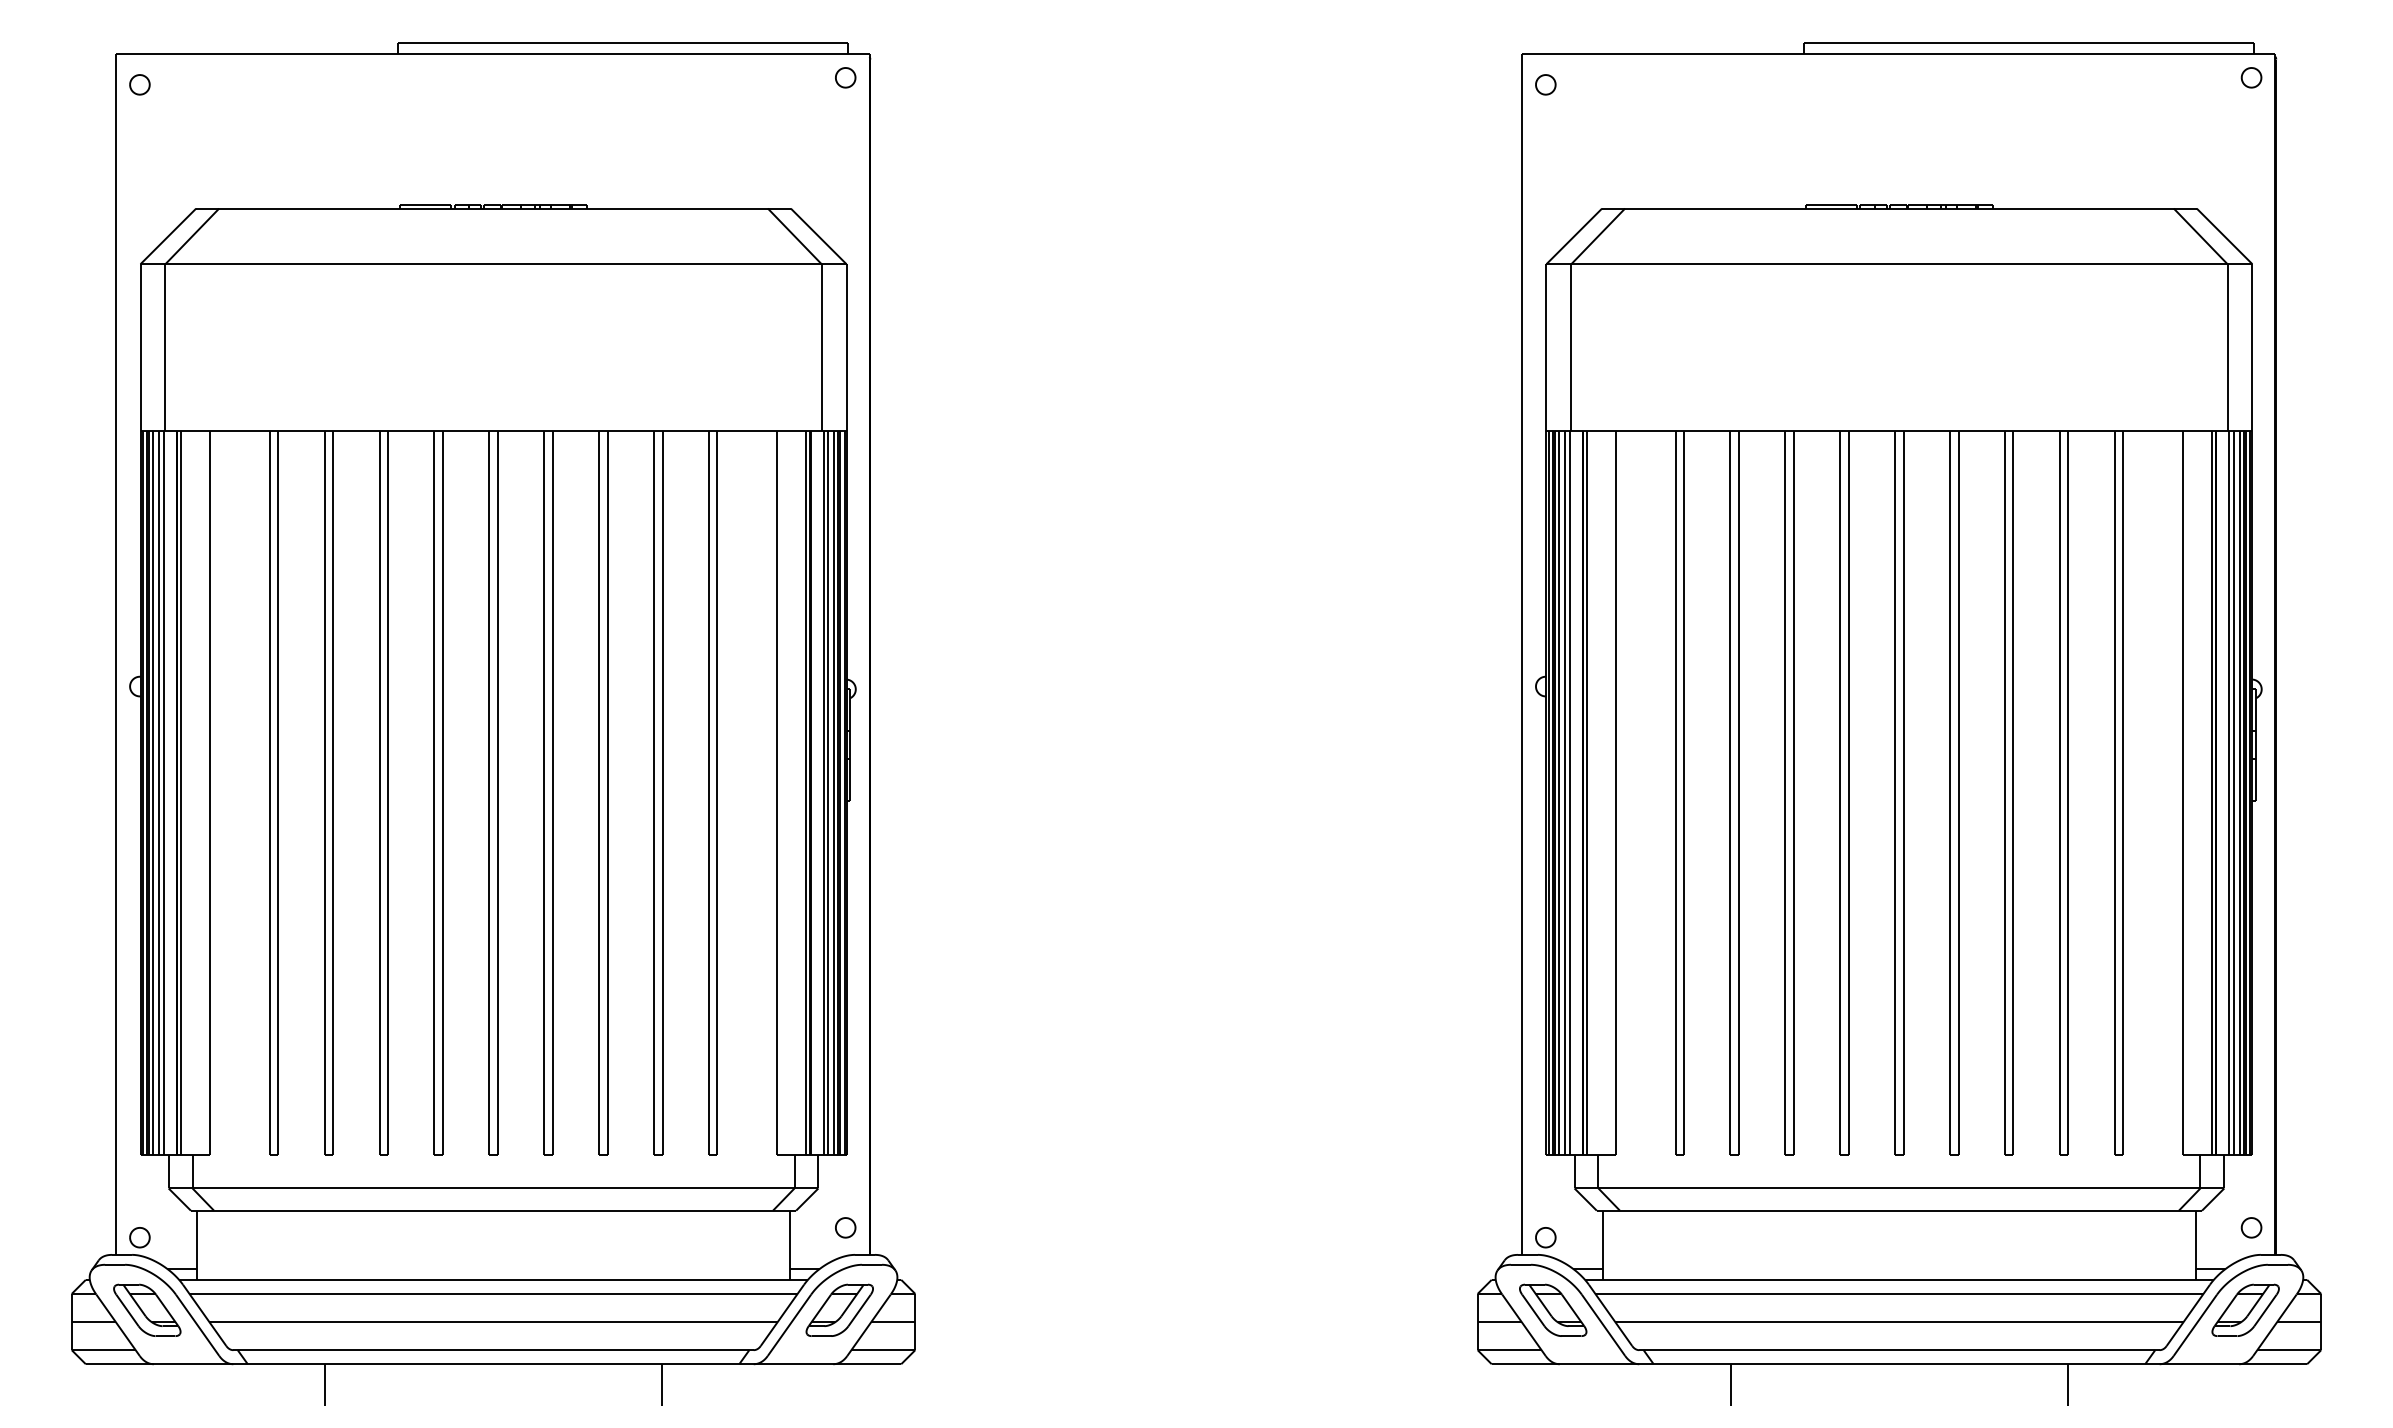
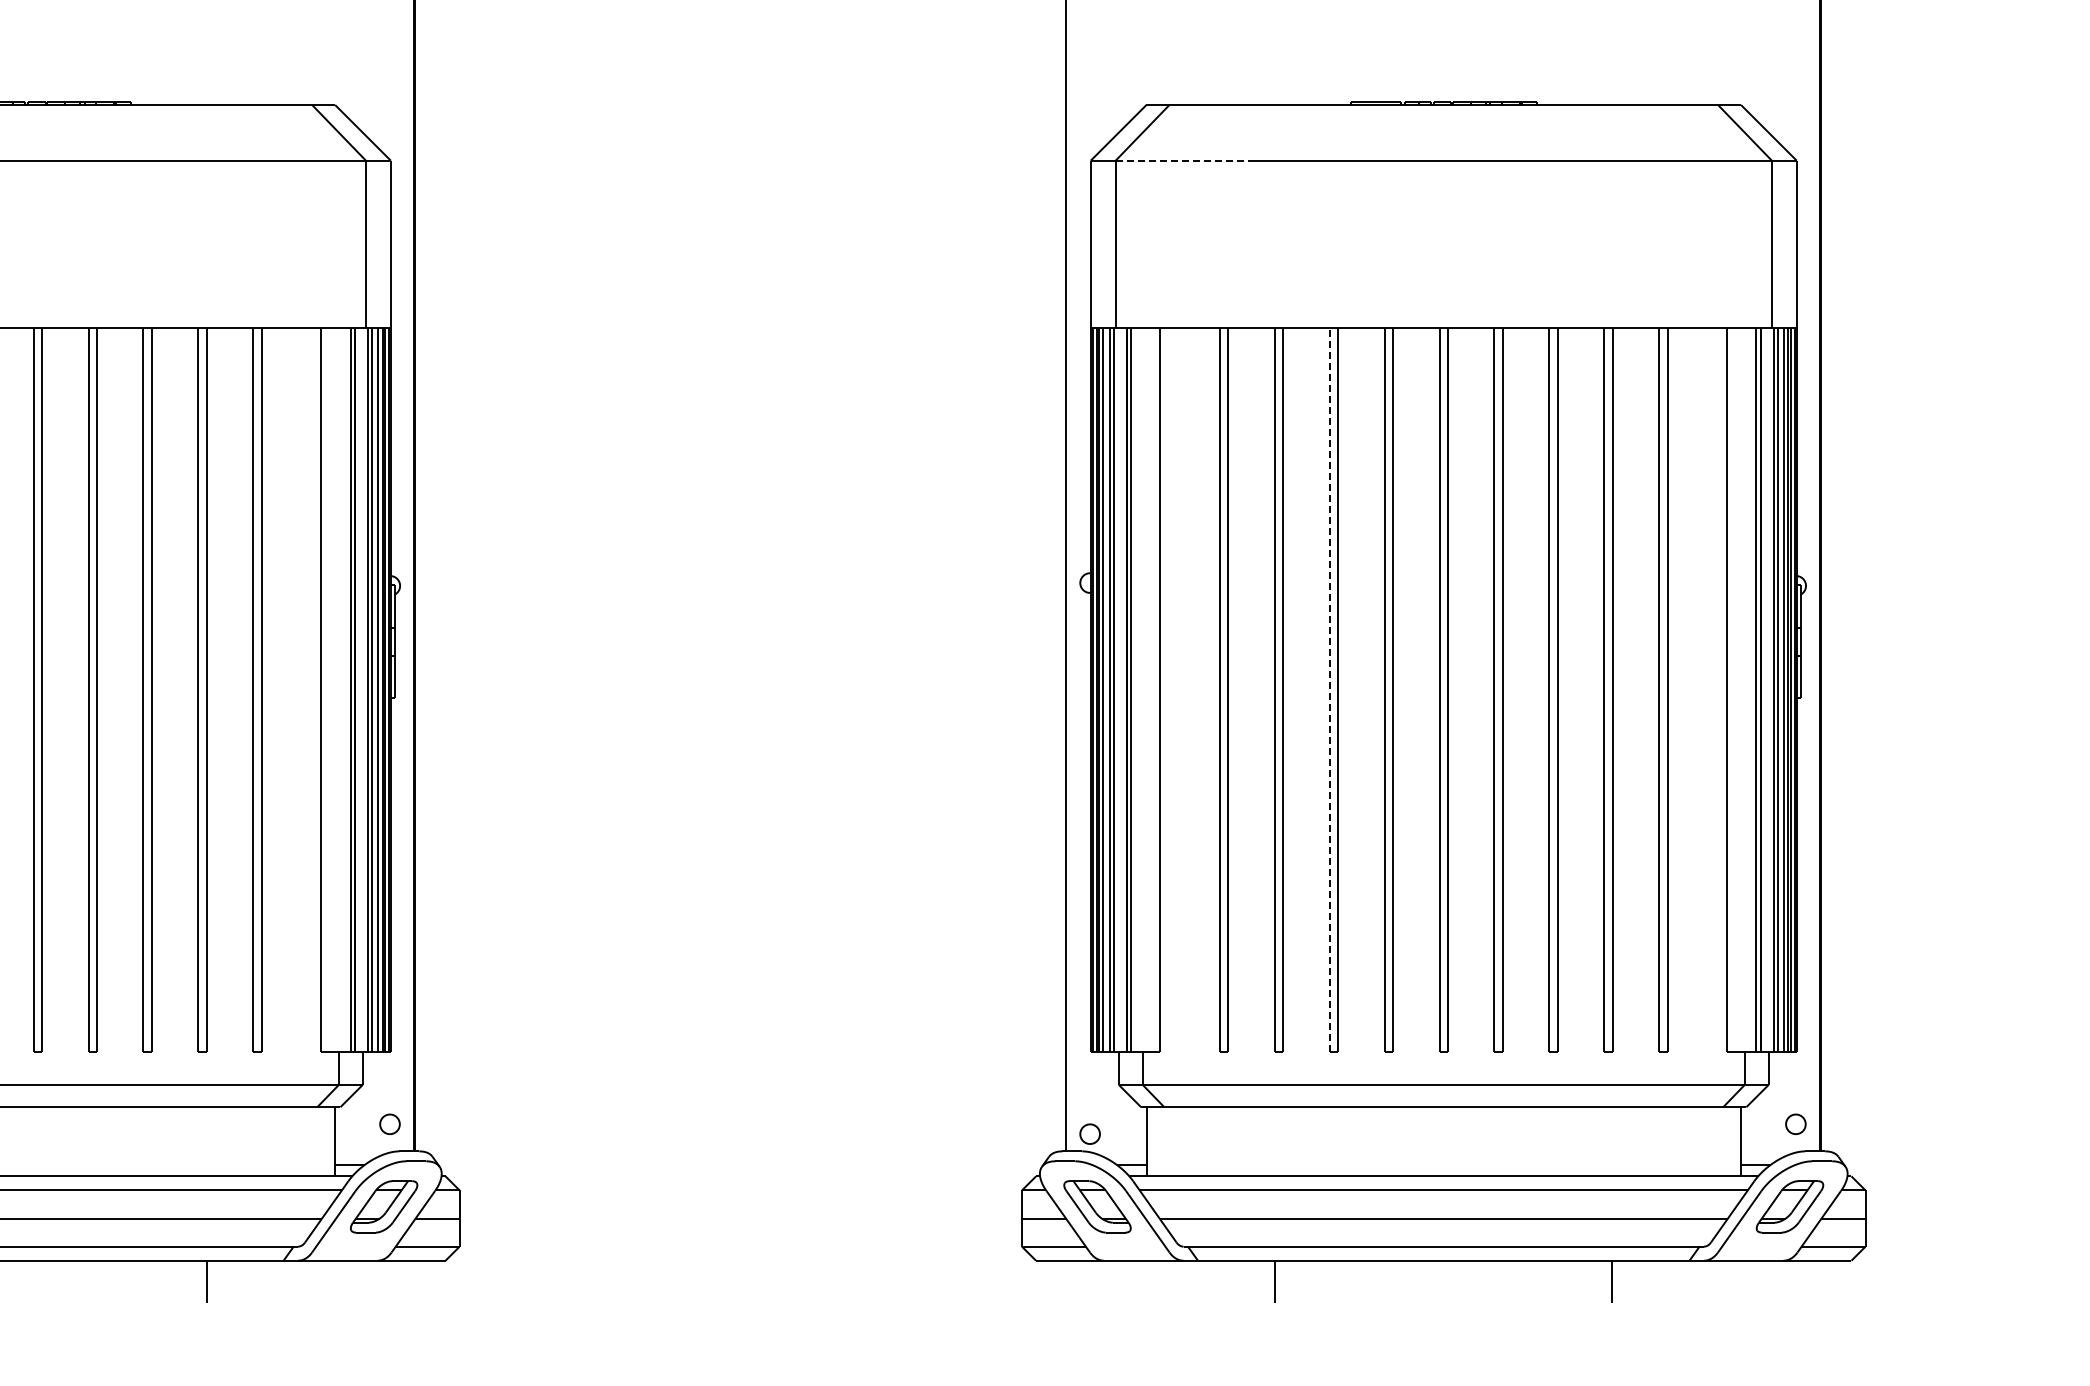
line: (1641, 264) -> (1185, 161), solid -> dashed
line: (1785, 793) -> (1329, 690), solid -> dashed

